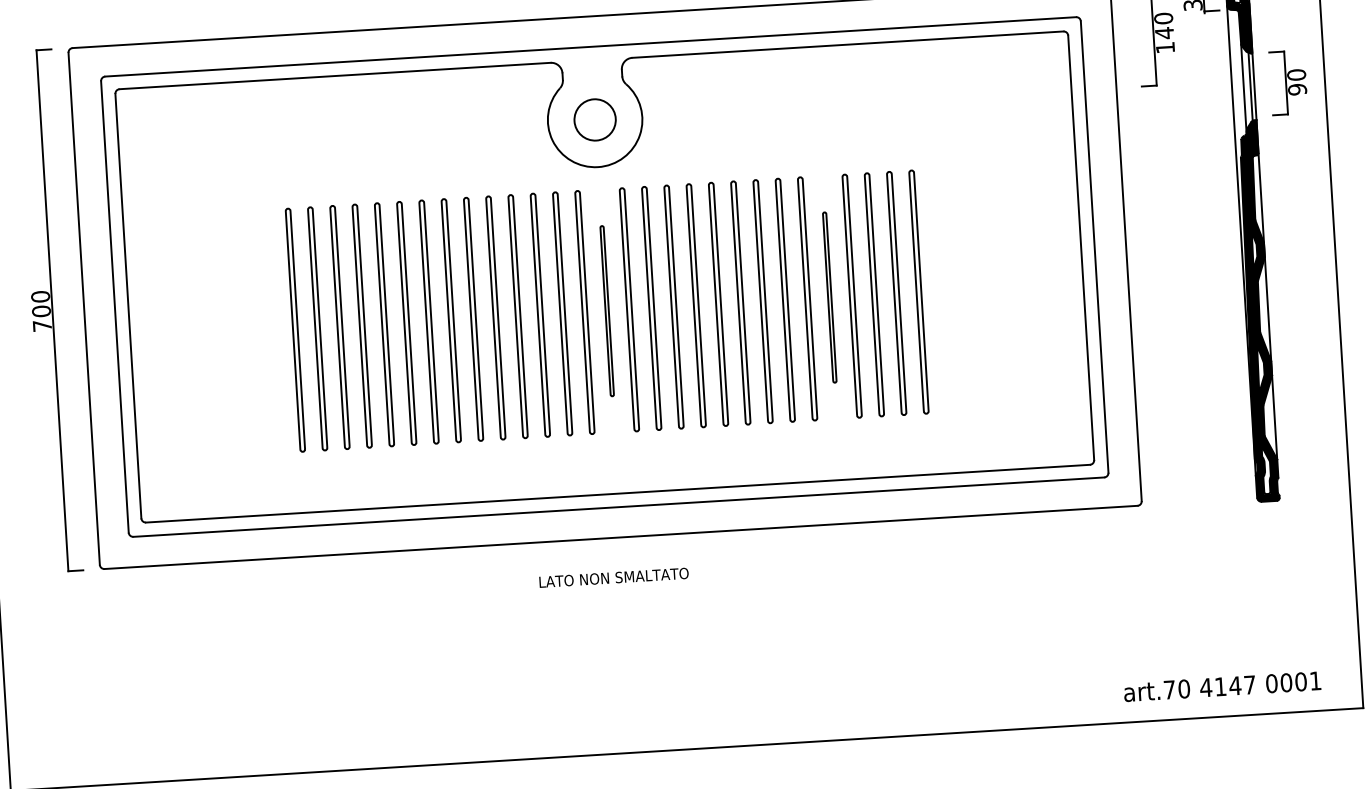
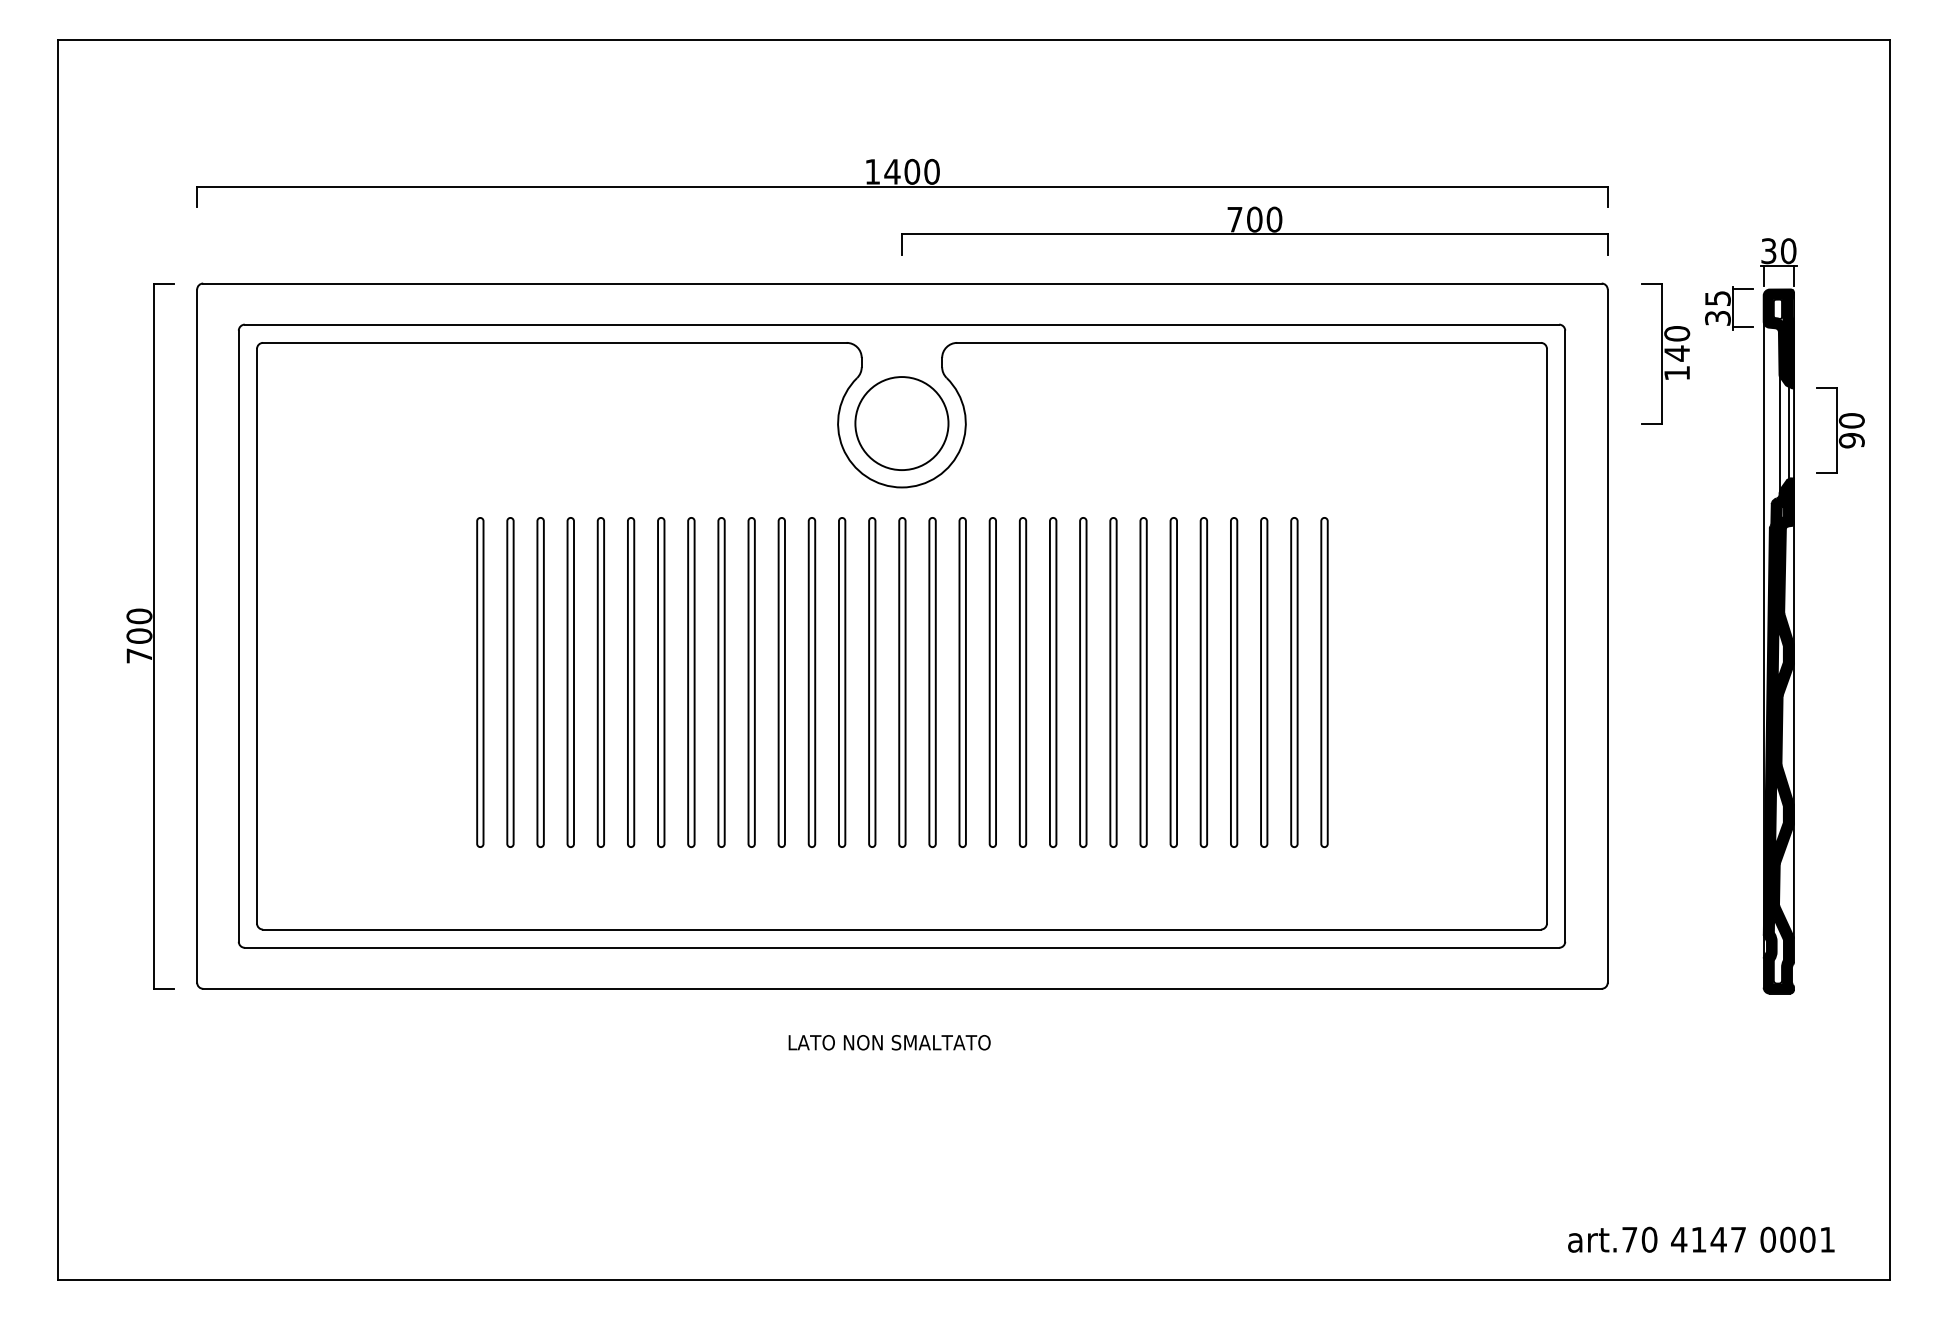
circle: (594, 119) -> (901, 423), size x1.67
part: (829, 297) -> (1203, 682), size x1.43
part: (607, 311) -> (902, 682), size x1.43

